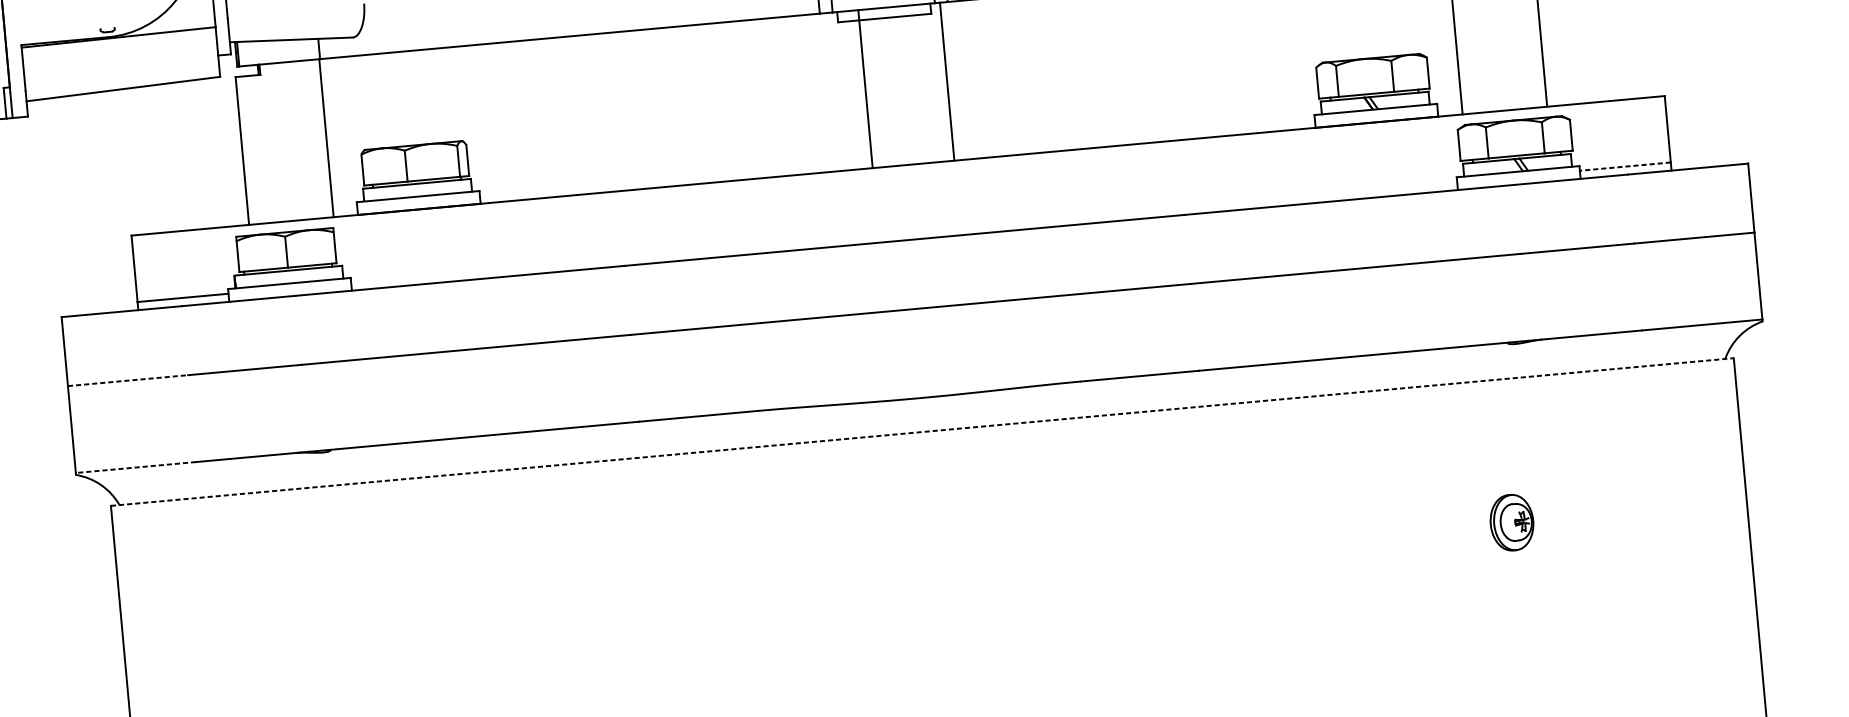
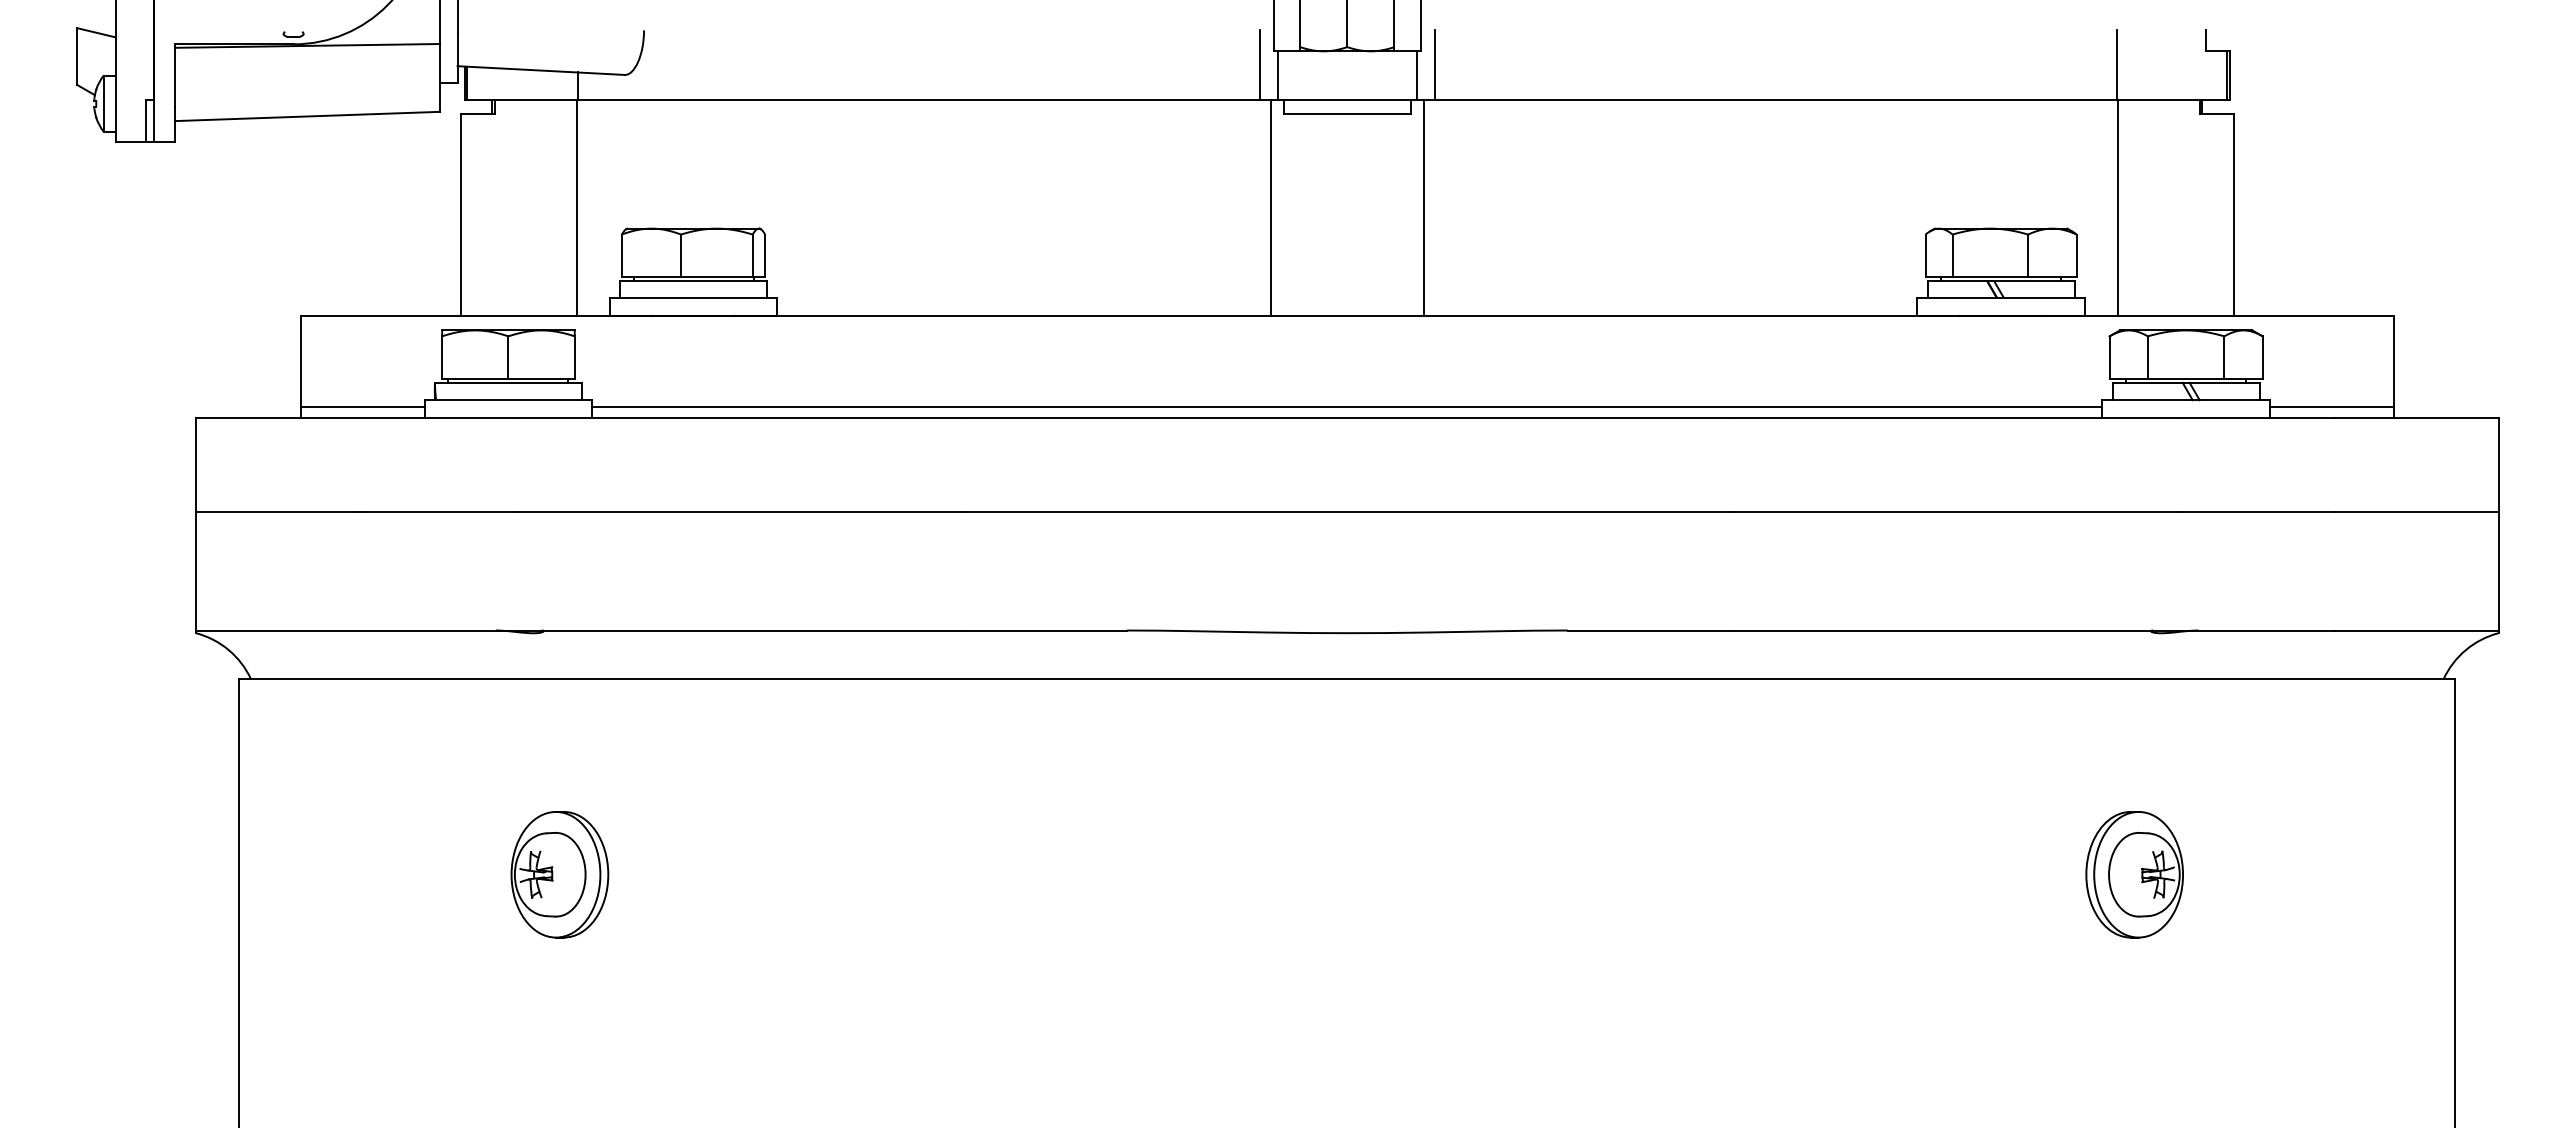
line: (865, 88) -> (1270, 207), moved
line: (1624, 166) -> (2331, 406), dashed -> solid
line: (904, 232) -> (1347, 406), added
line: (128, 380) -> (278, 511), dashed -> solid
line: (922, 432) -> (1347, 679), dashed -> solid
line: (135, 467) -> (277, 630), dashed -> solid
part: (1511, 522) -> (2134, 874), size x1.67
part: (358, 627) -> (559, 874), added

